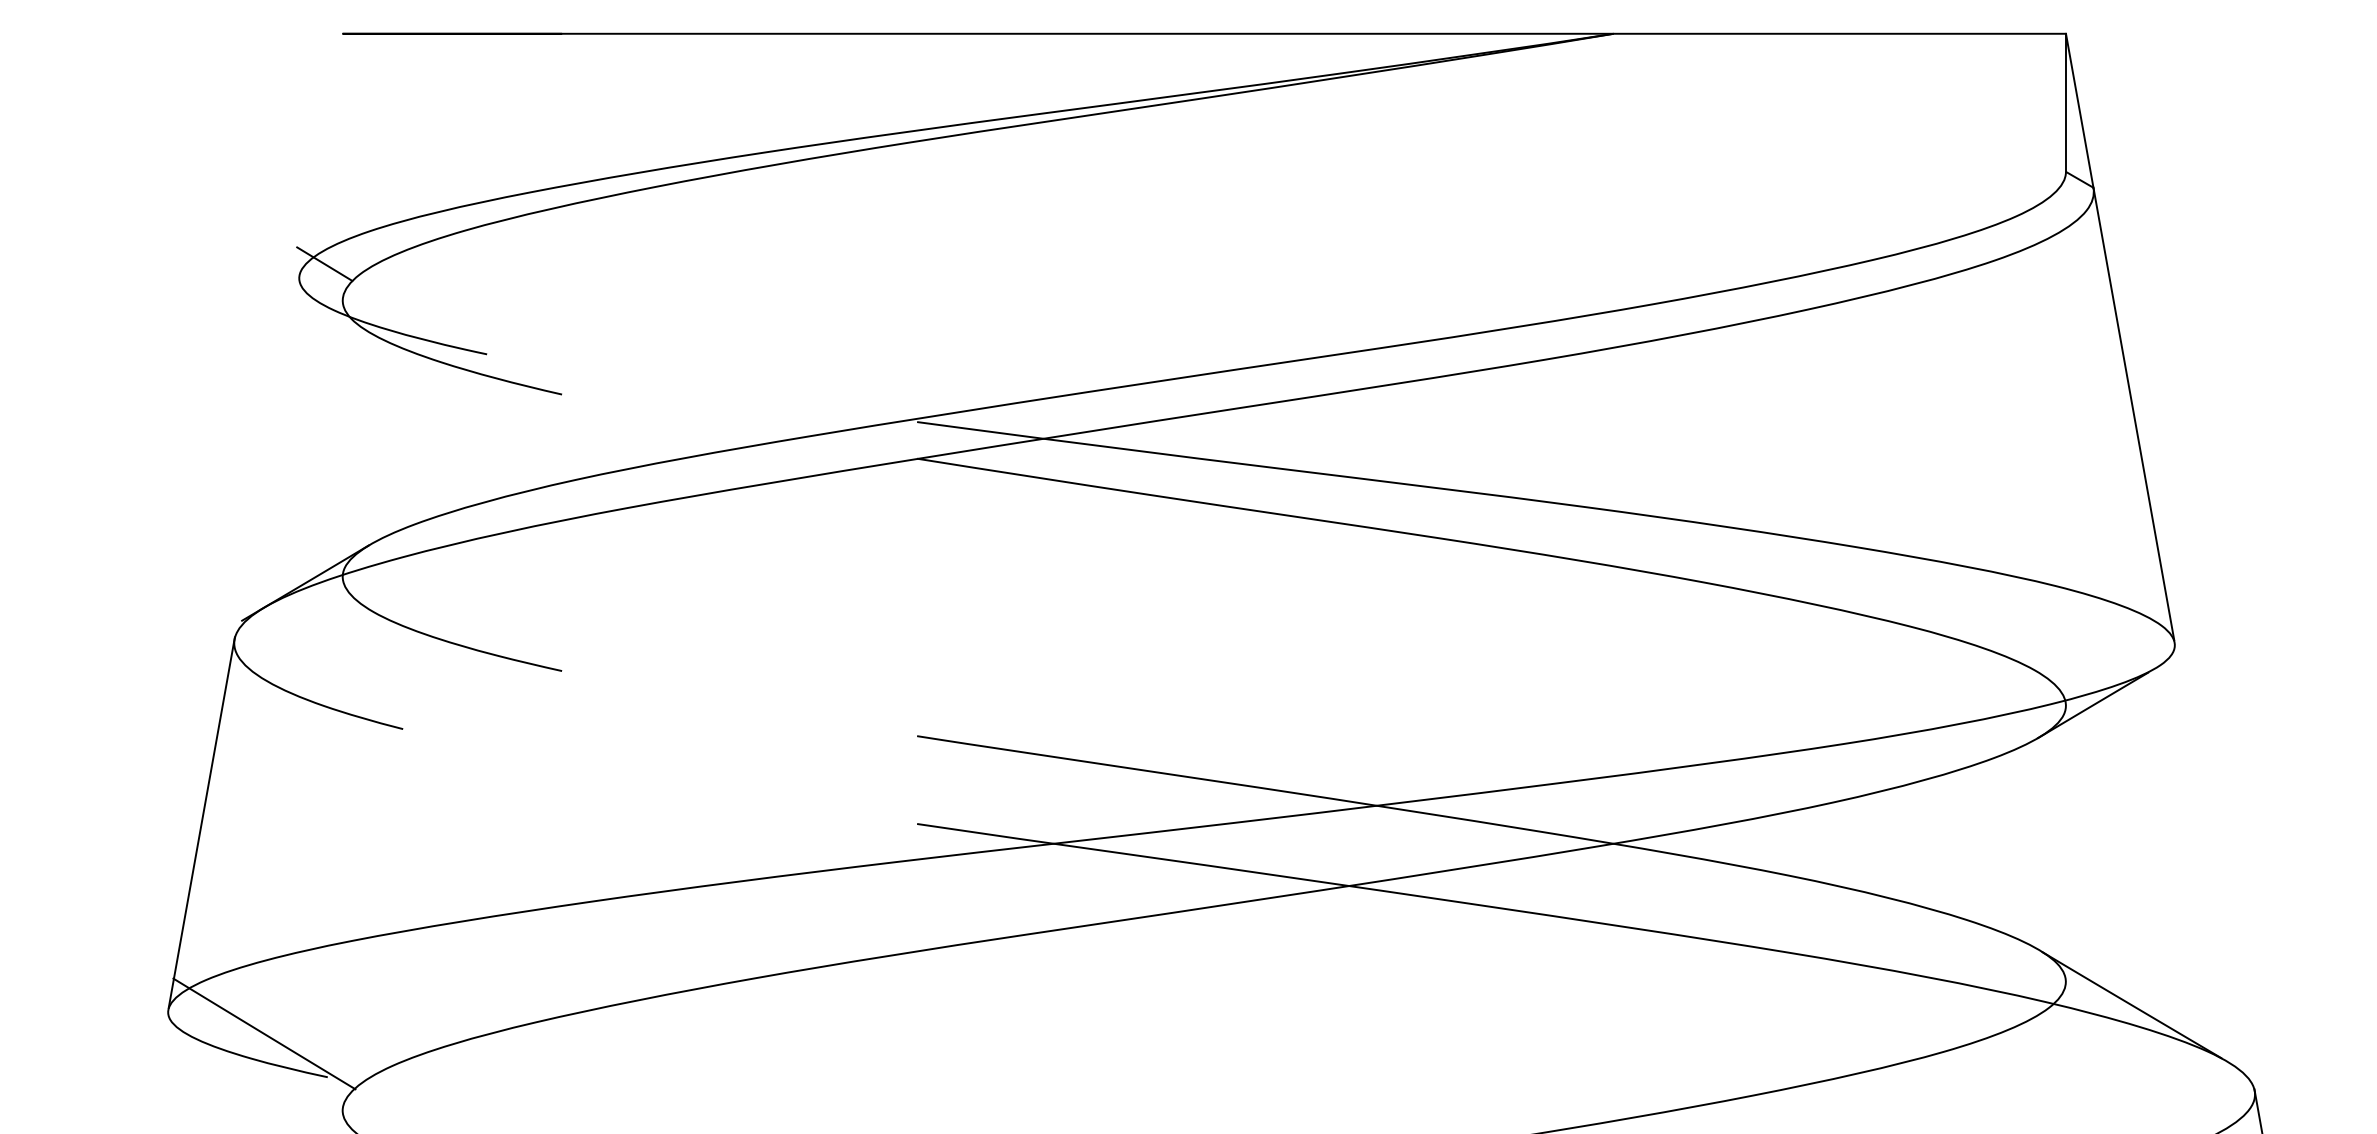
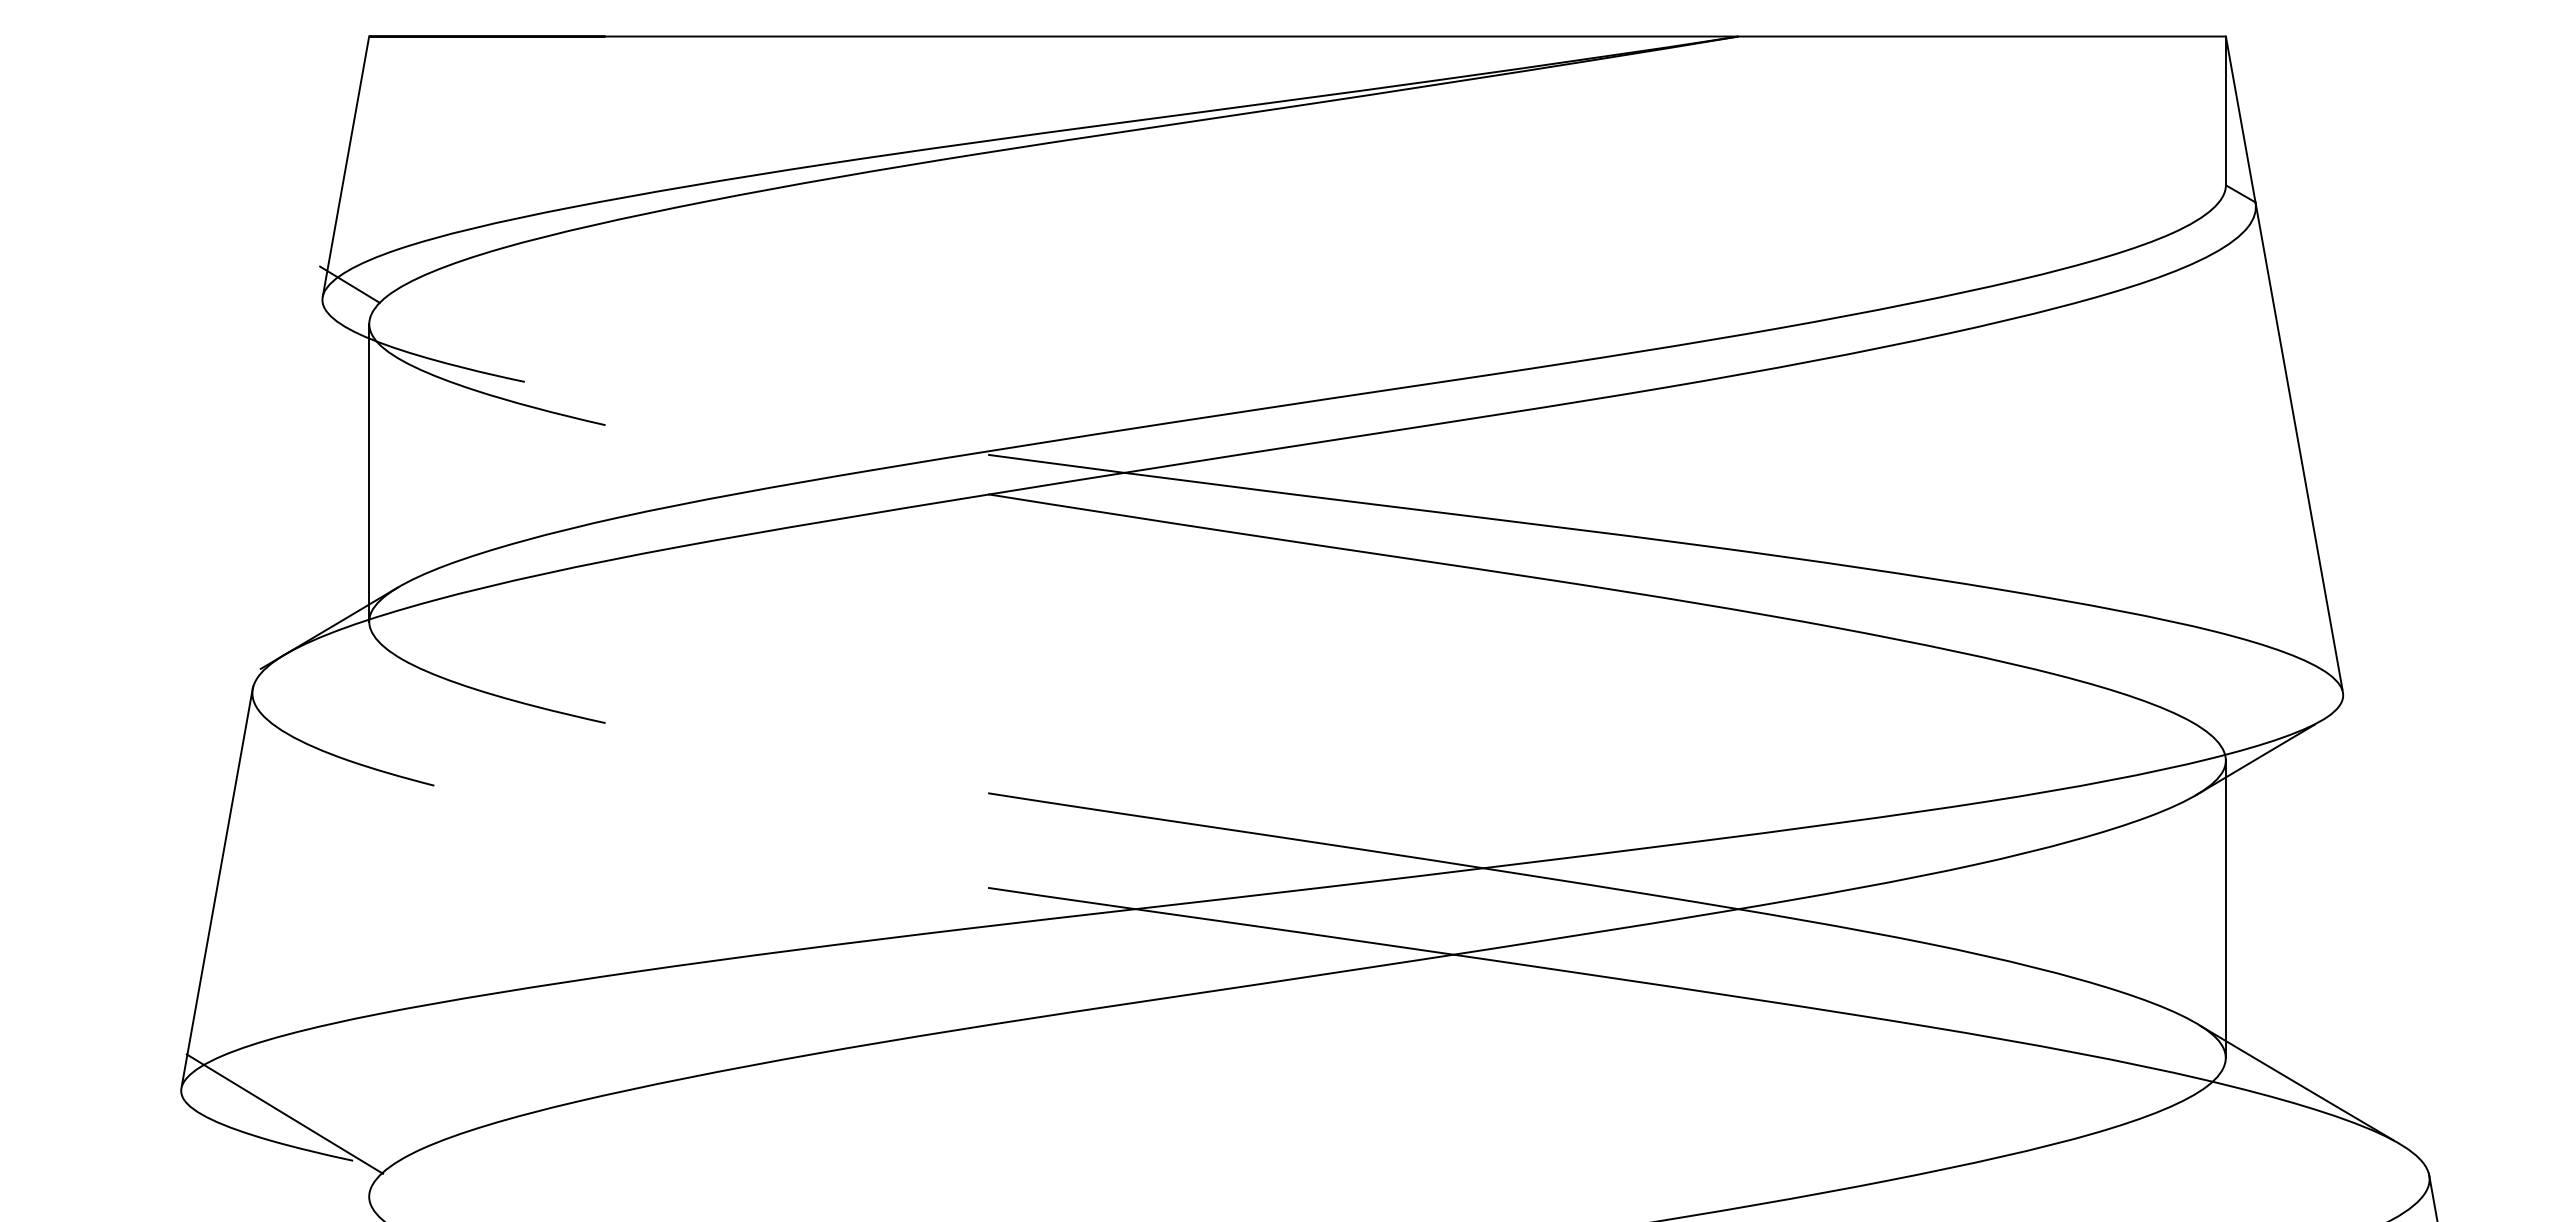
line: (320, 153) -> (345, 165), added
line: (342, 438) -> (369, 472), added
line: (2065, 843) -> (2225, 908), added

